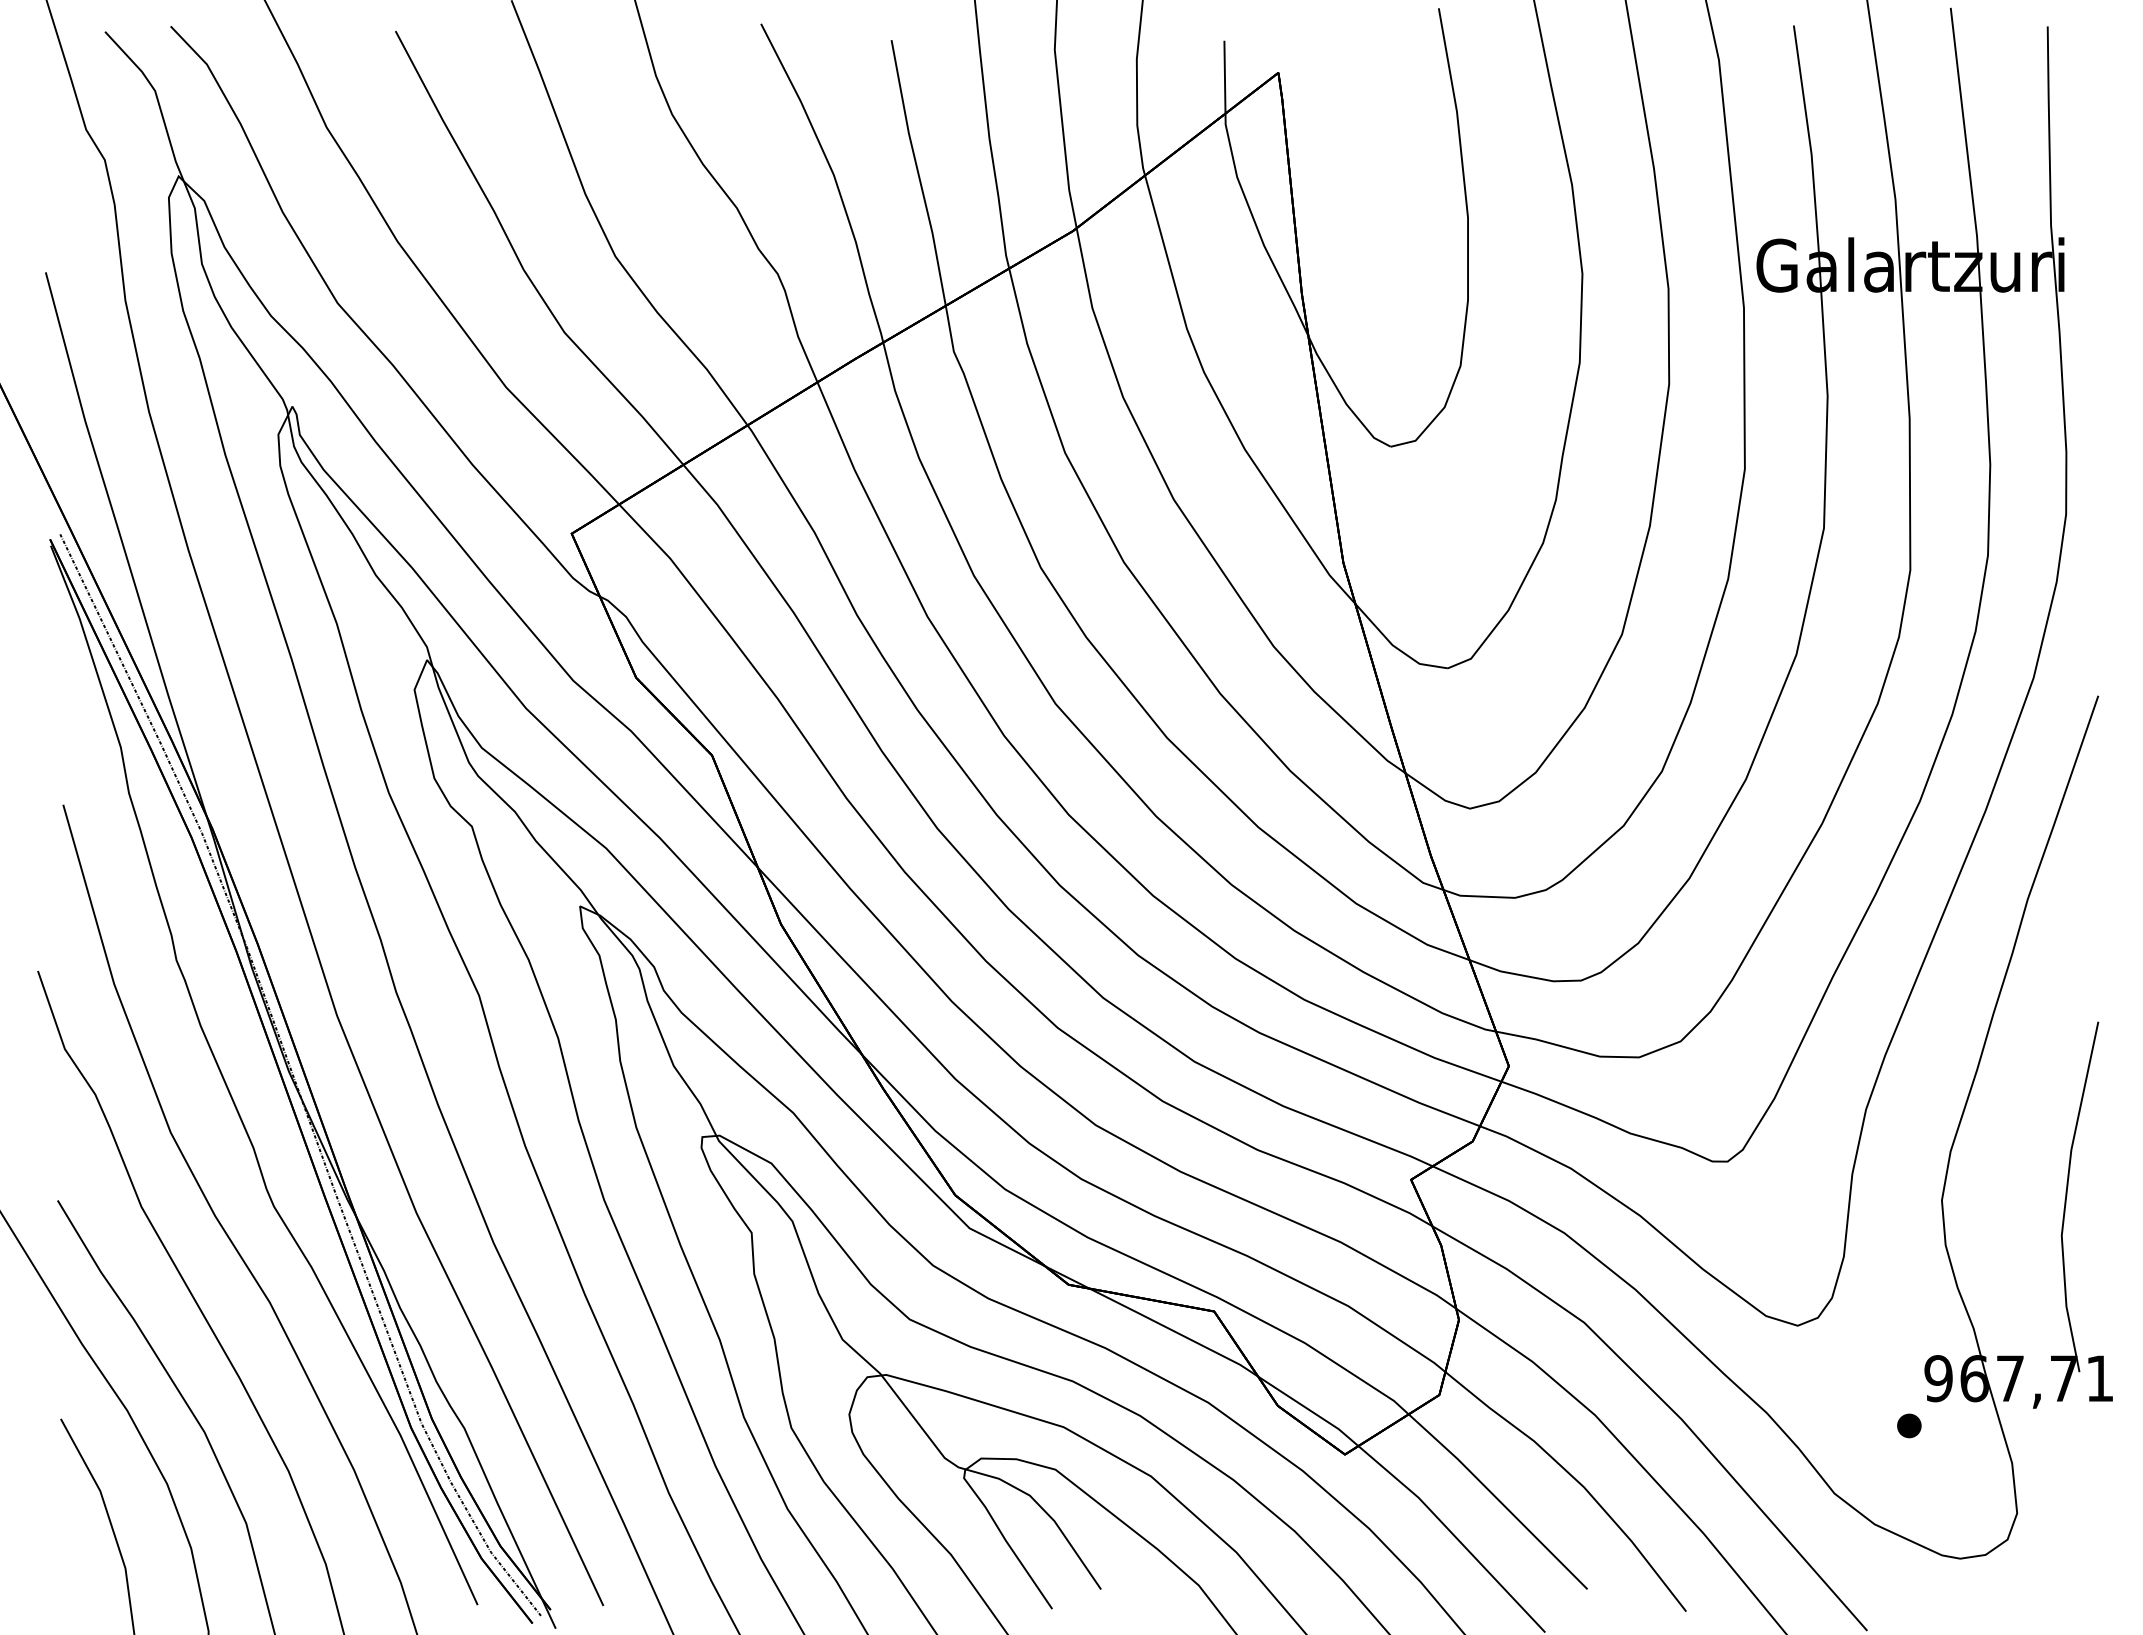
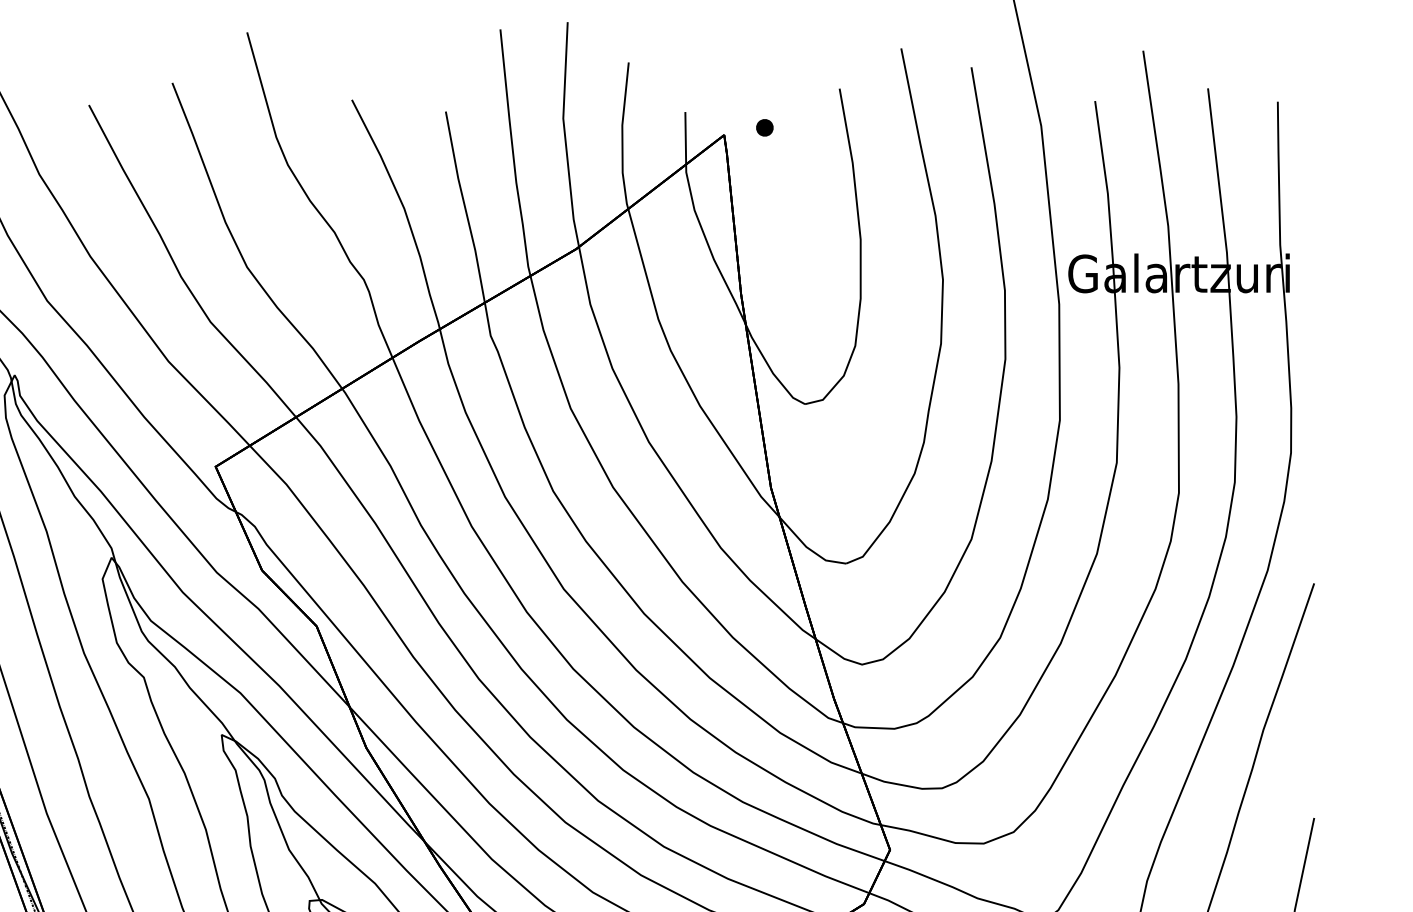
part: (1334, 62) -> (764, 127), added

